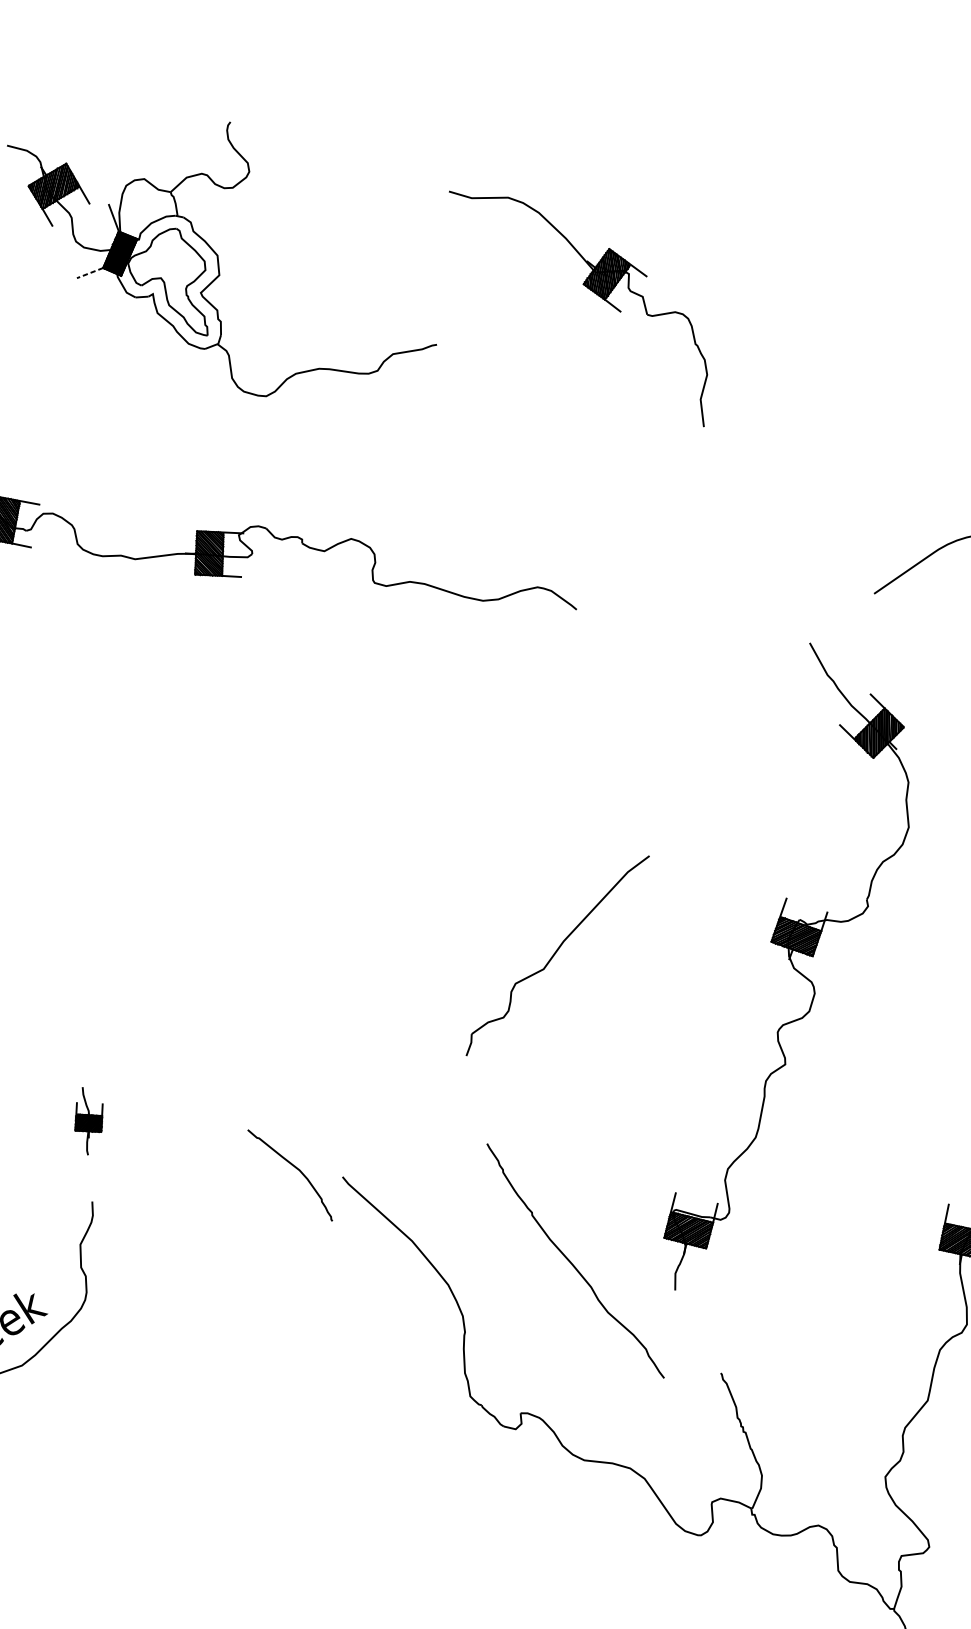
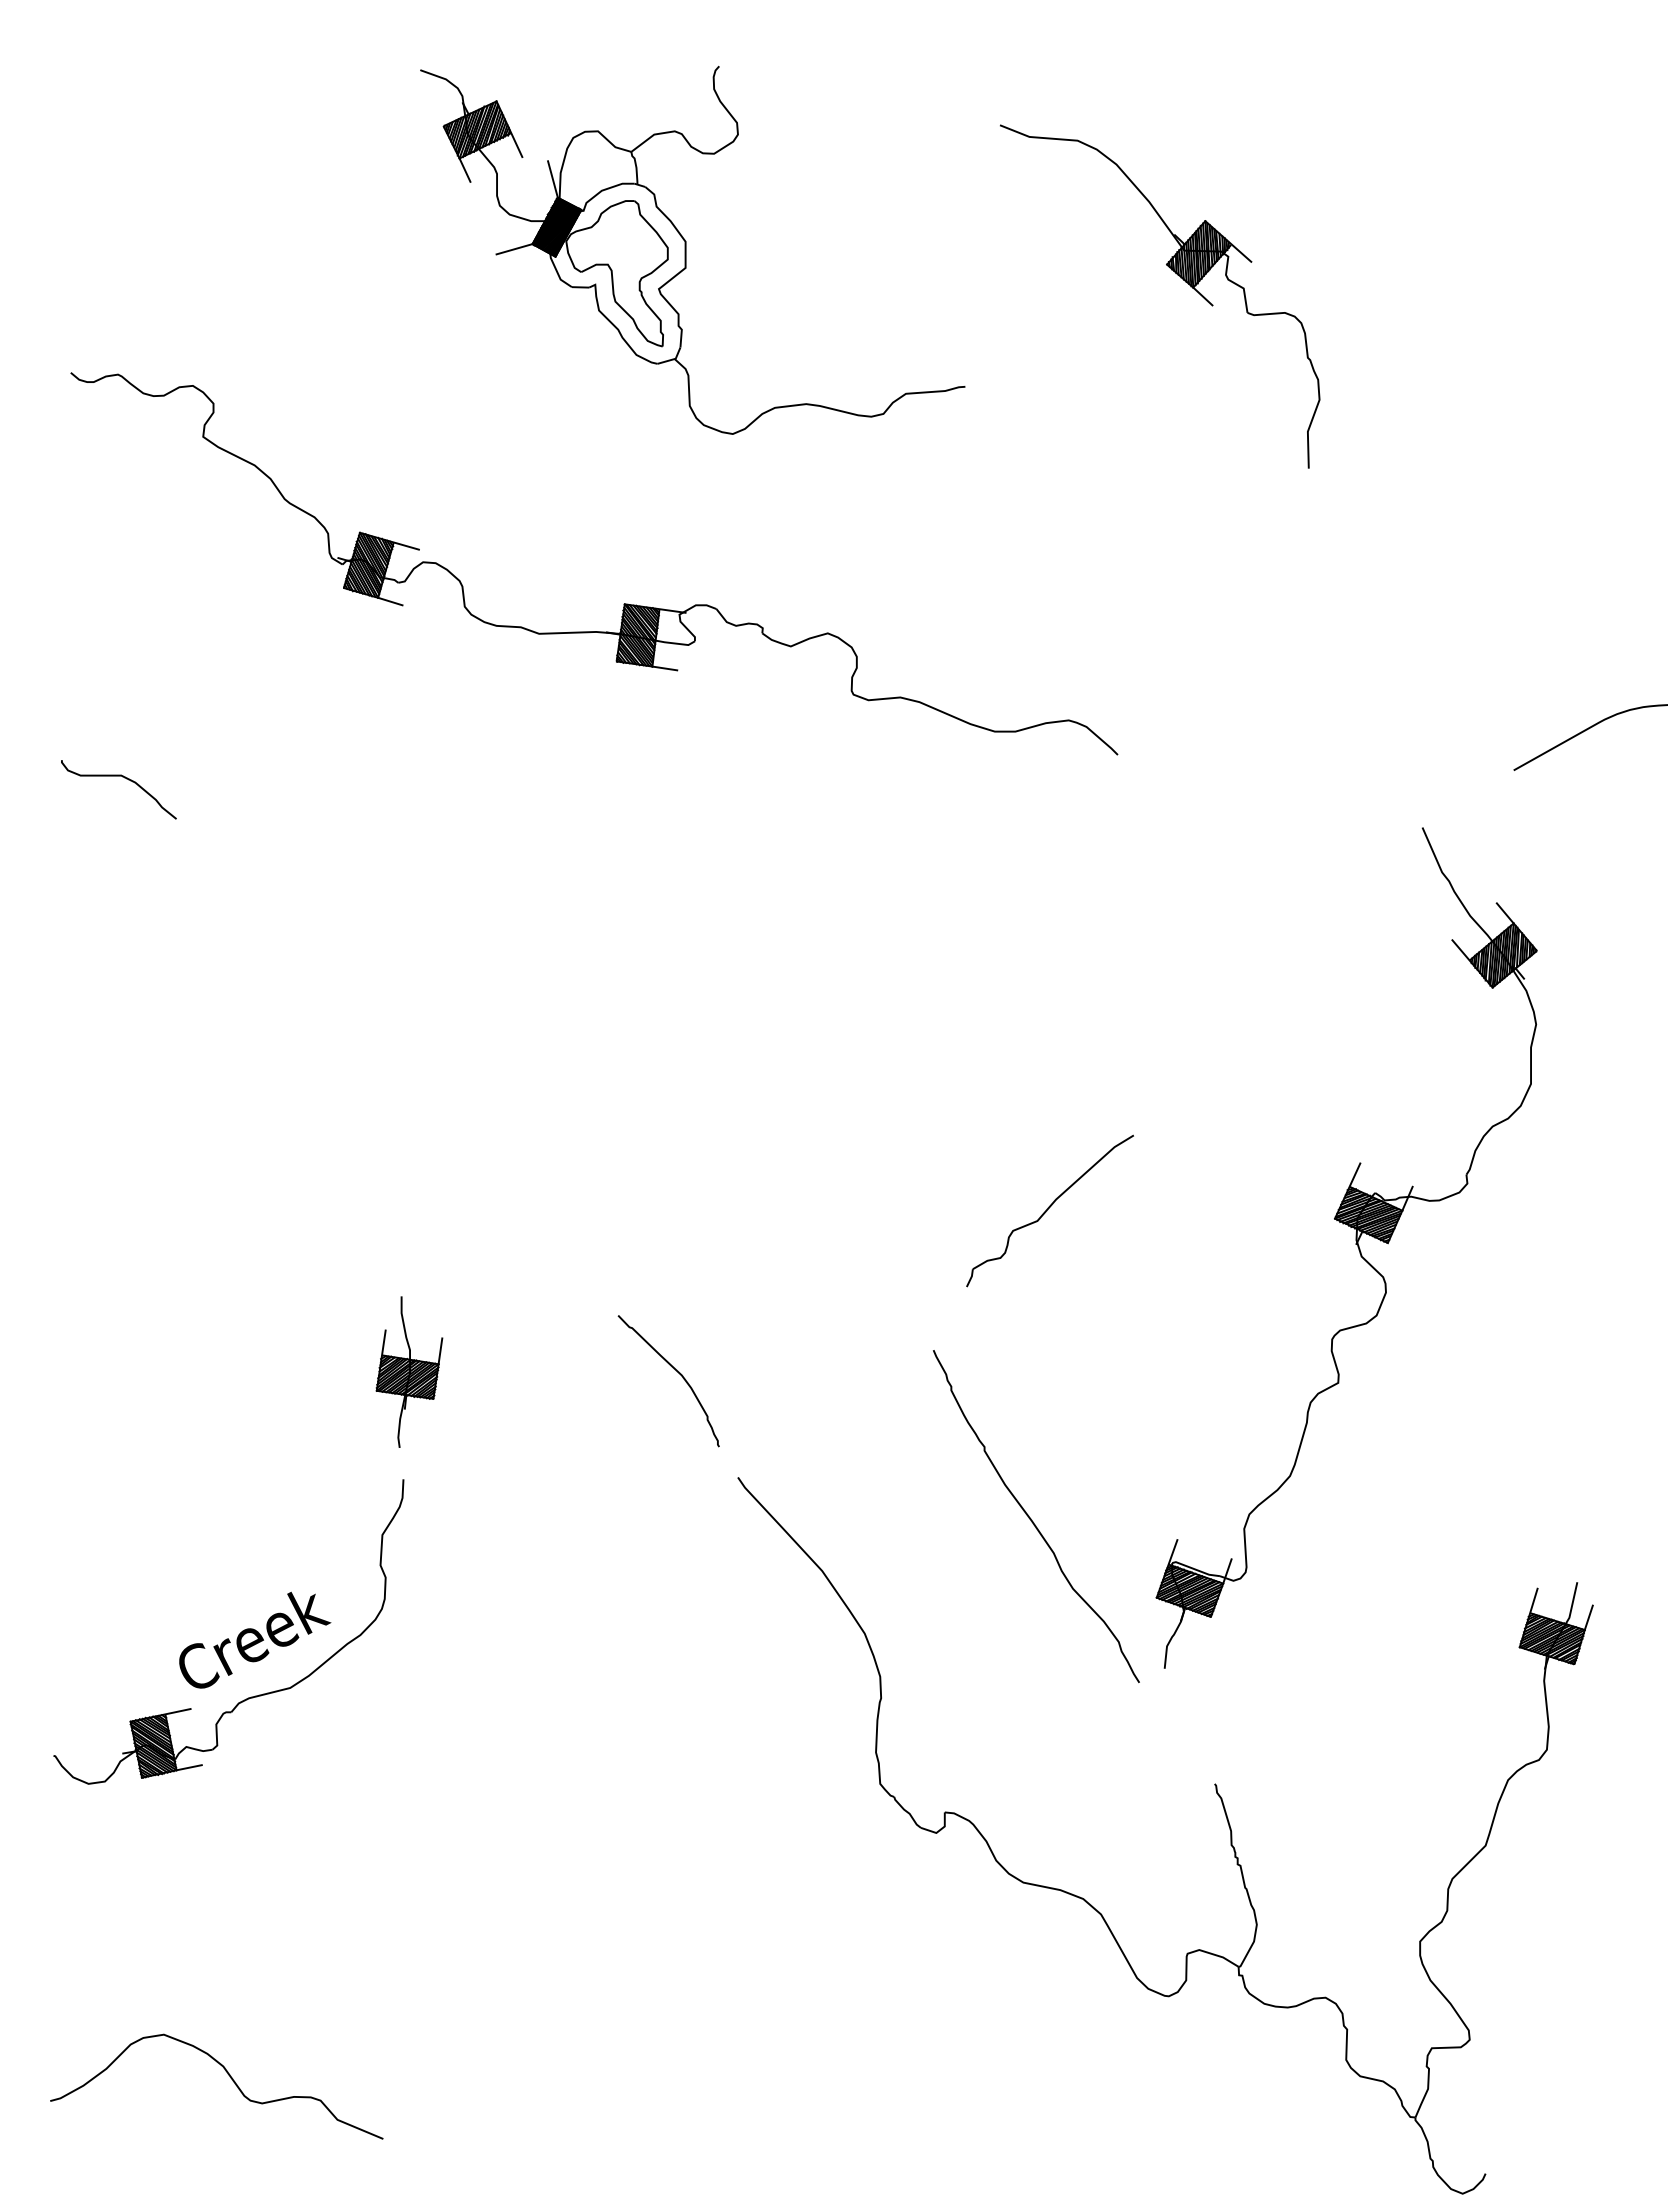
line: (90, 273) -> (514, 249), dashed -> solid
part: (594, 293) -> (1180, 278), moved
part: (557, 955) -> (1049, 1210), size x0.62
part: (89, 1120) -> (409, 1371), size x1.67
curve: (296, 1168) -> (677, 1372), moved
curve: (572, 1262) -> (1031, 1518), moved

